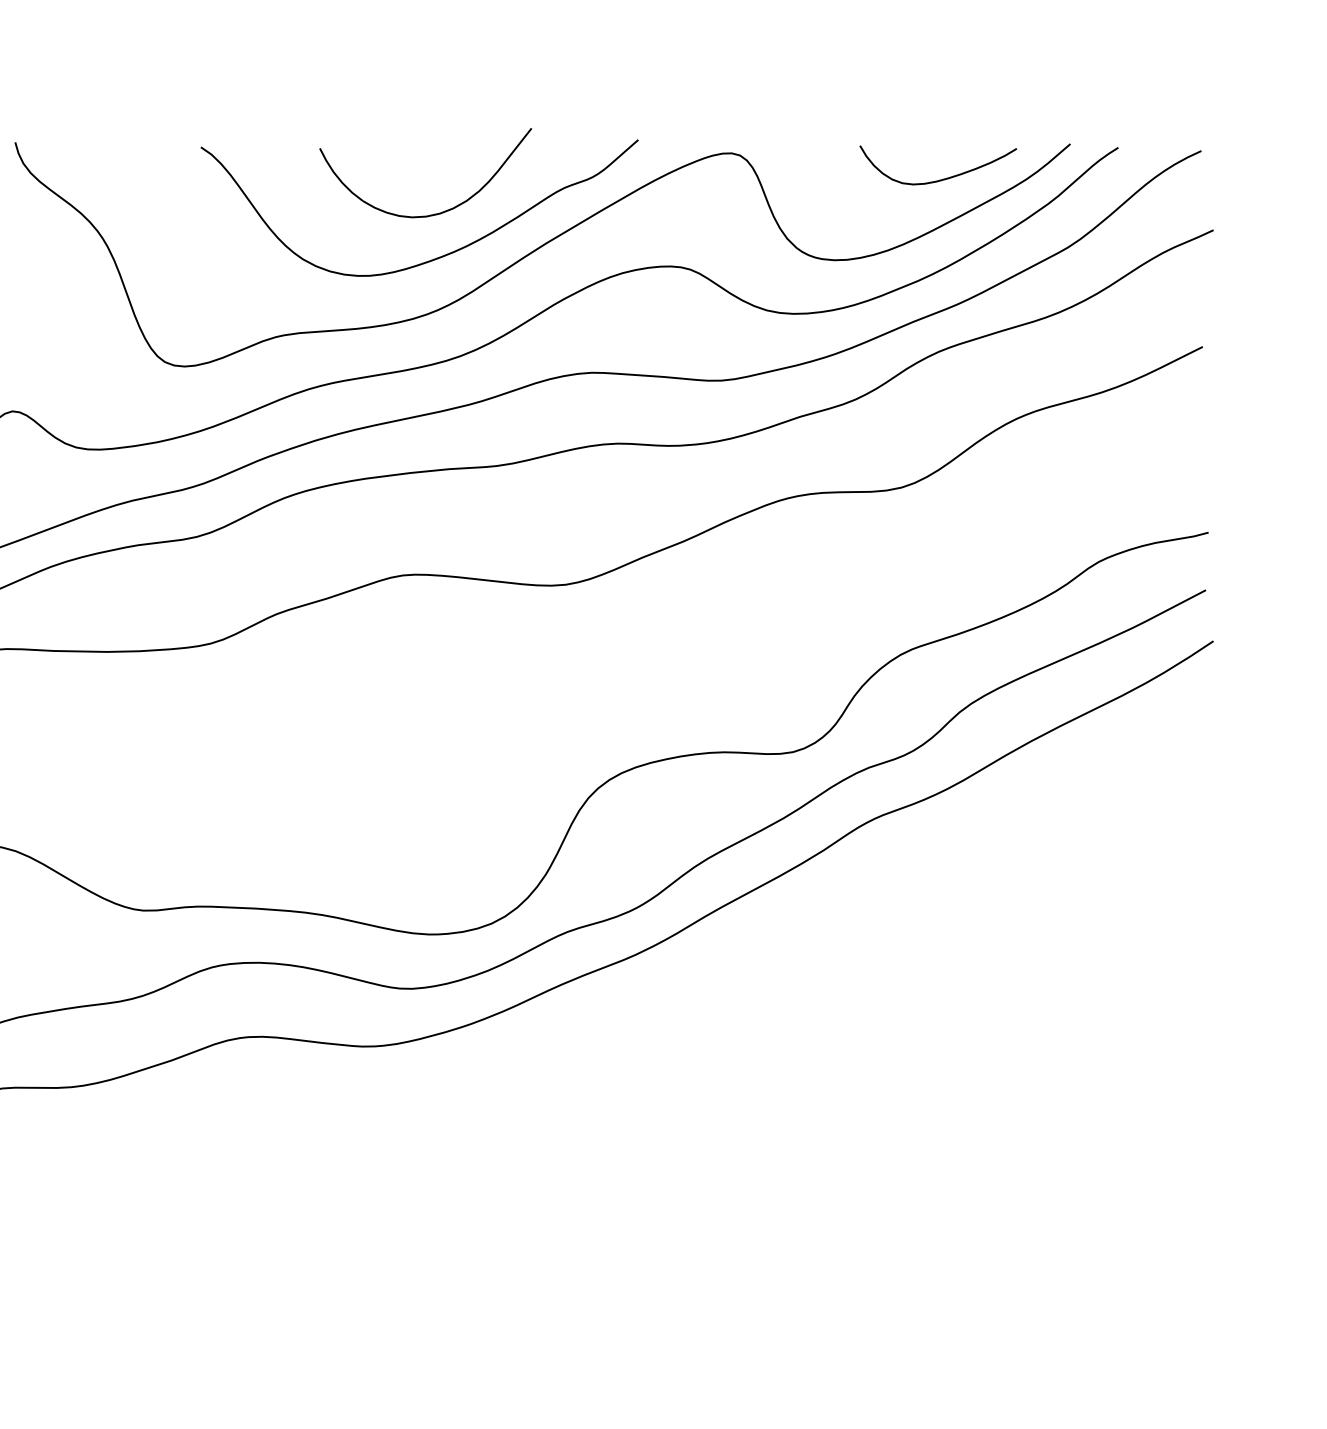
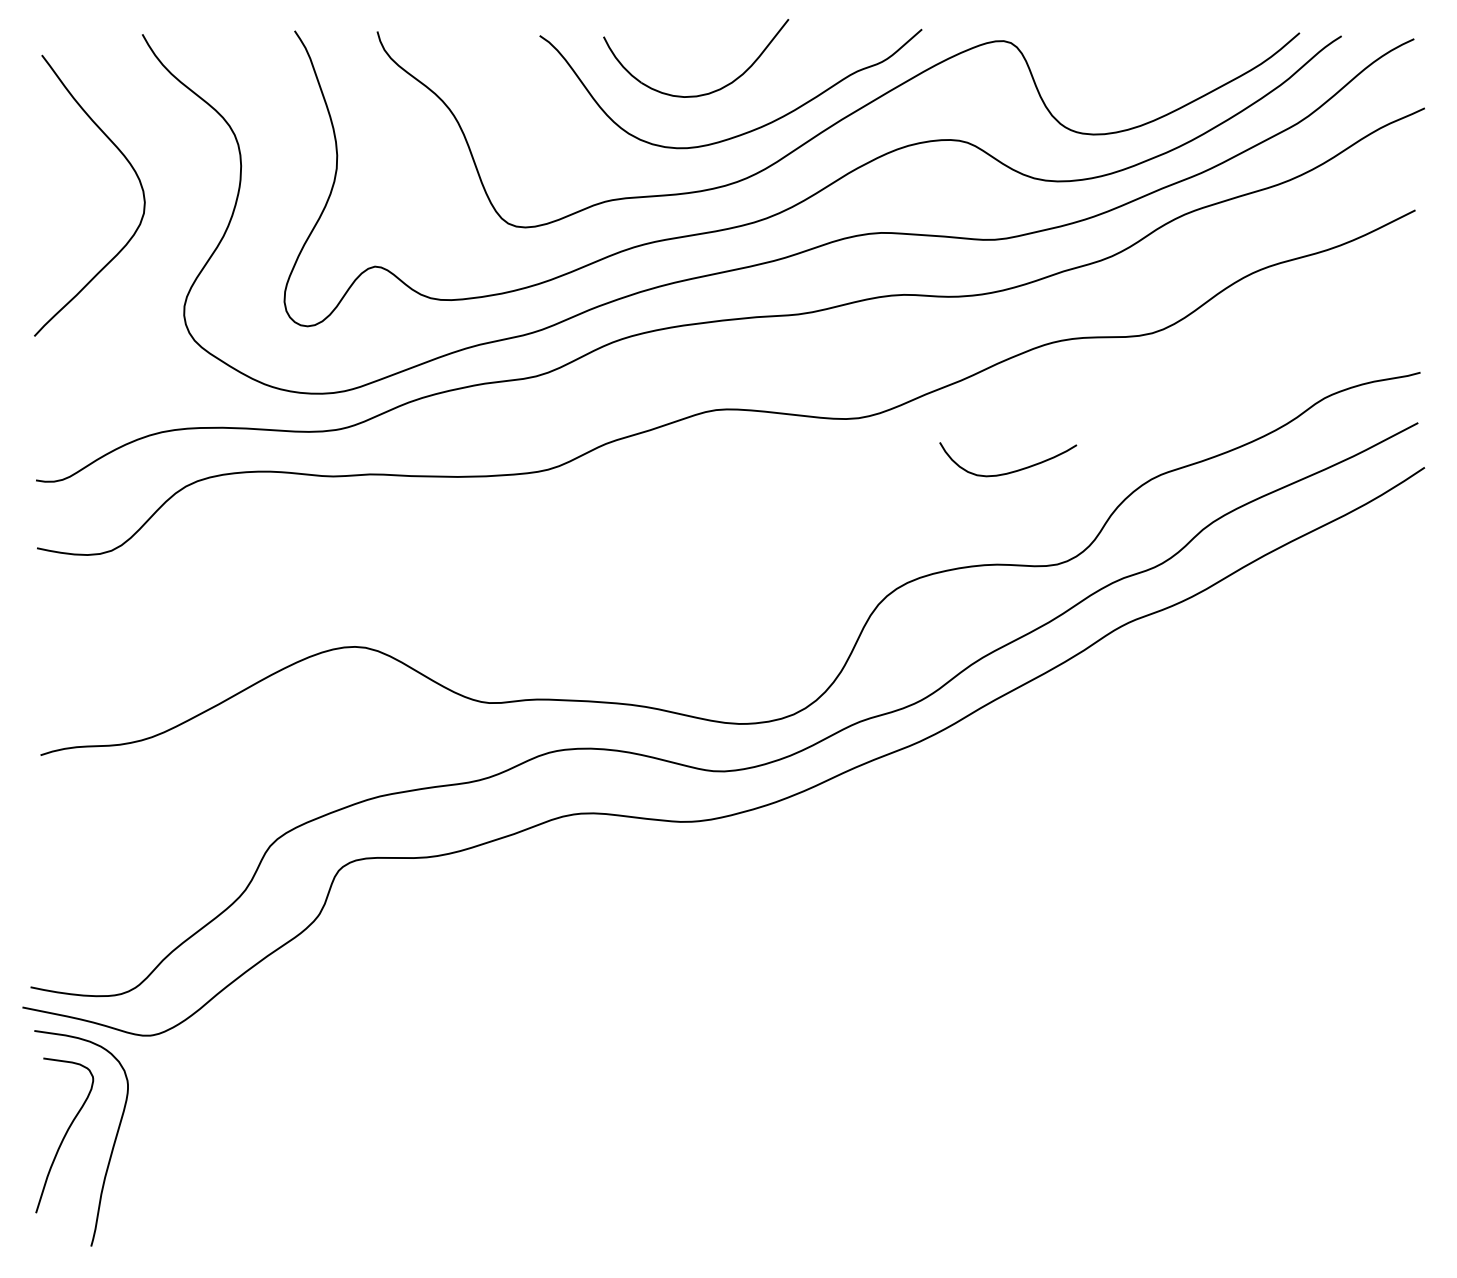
curve: (940, 178) -> (1010, 471), moved
part: (435, 213) -> (704, 93), moved

